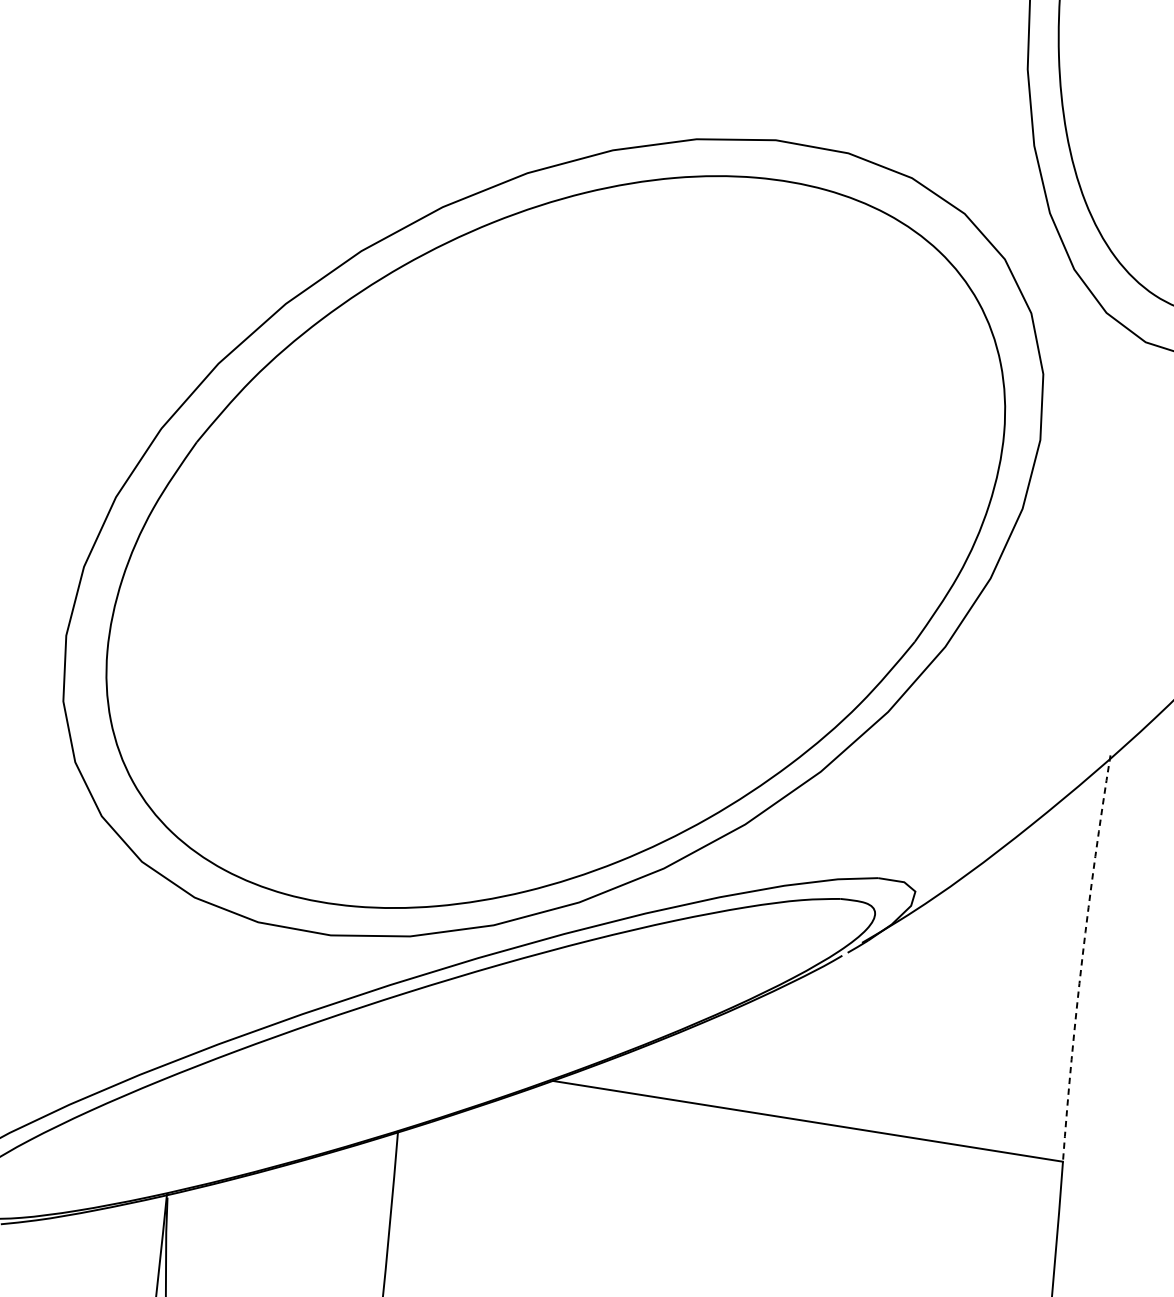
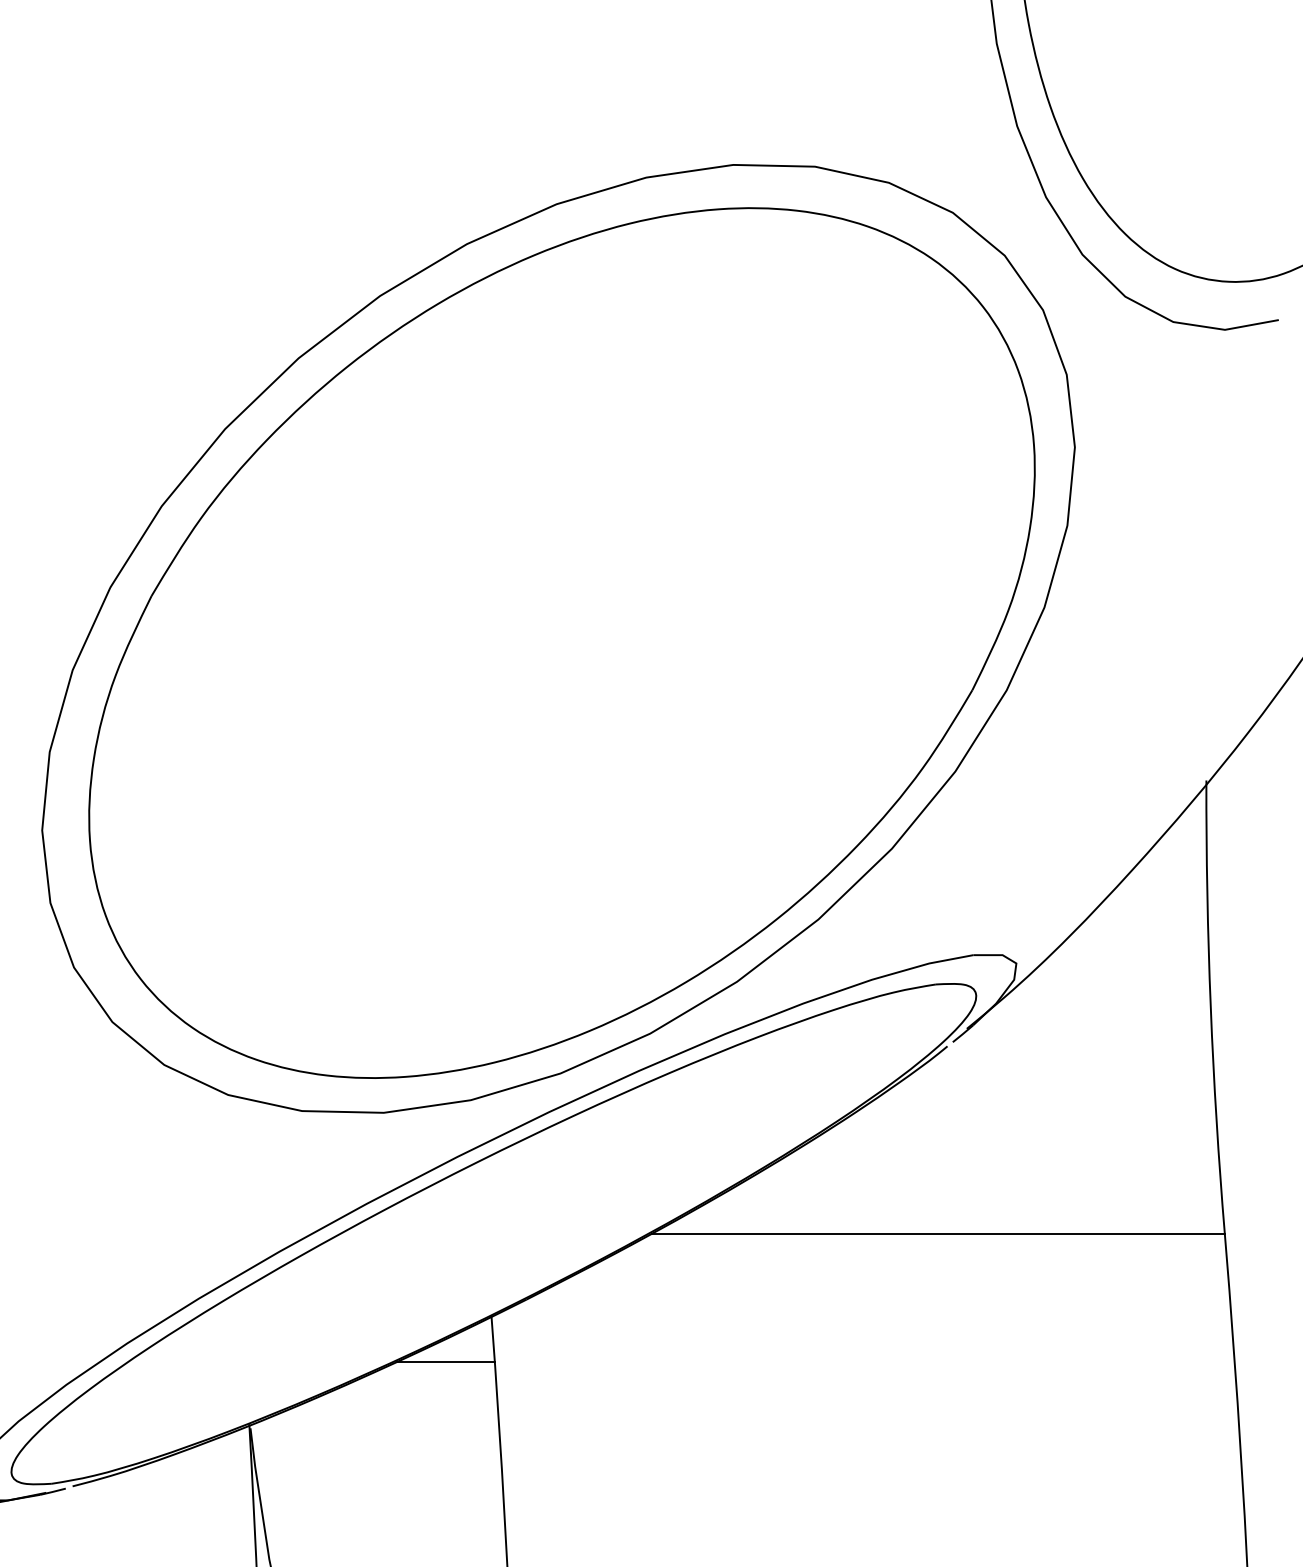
arc: (1082, 958) -> (1210, 1007), dashed -> solid
line: (350, 1165) -> (445, 1361), added

